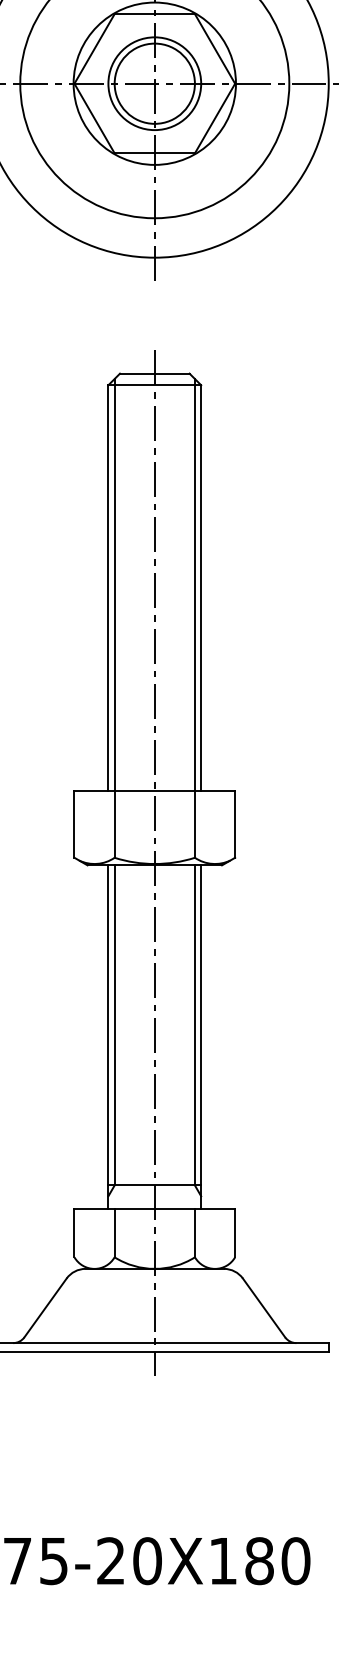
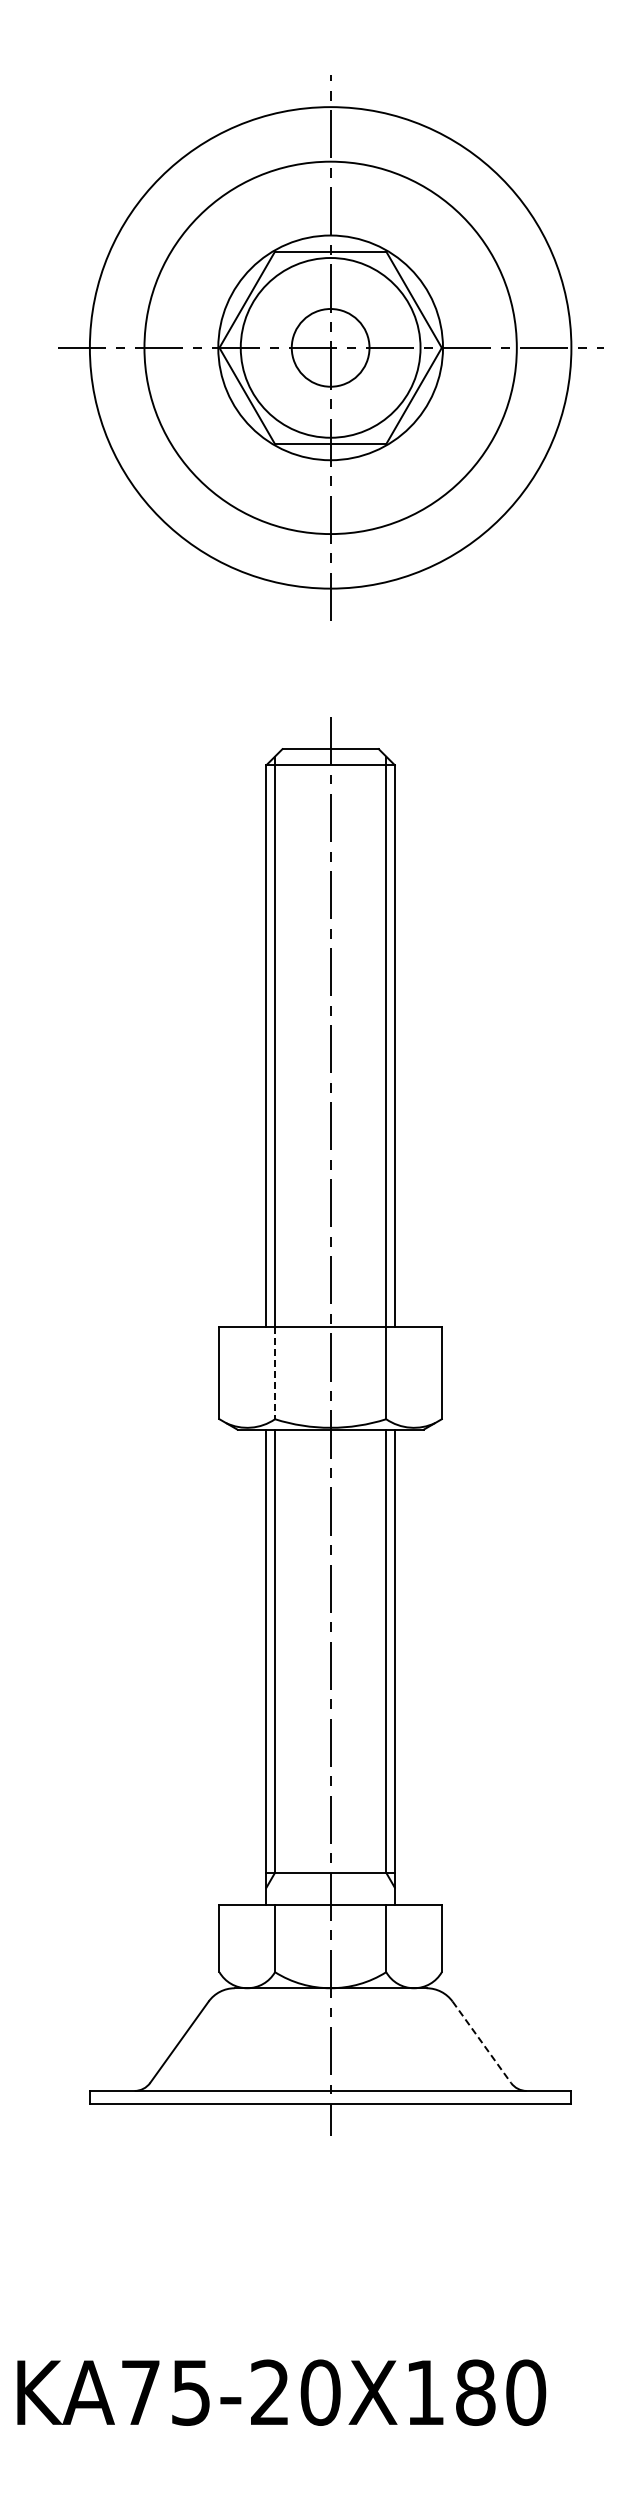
circle: (154, 83) -> (330, 347), size x0.7
circle: (154, 83) -> (330, 347), size x1.4
line: (114, 824) -> (275, 1373), solid -> dashed
line: (264, 1308) -> (482, 2042), solid -> dashed

